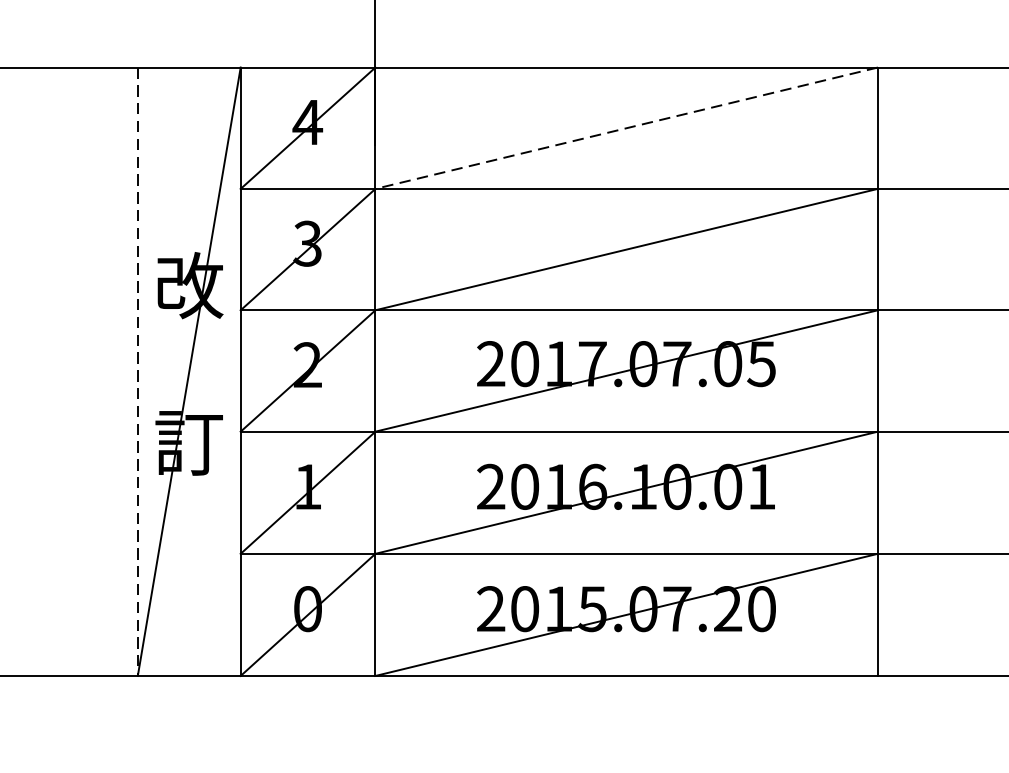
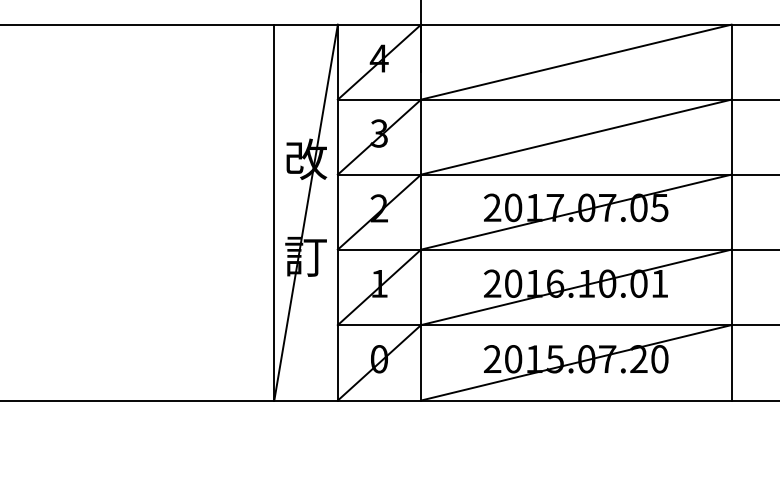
line: (626, 128) -> (576, 62), dashed -> solid
line: (138, 371) -> (274, 212), dashed -> solid

